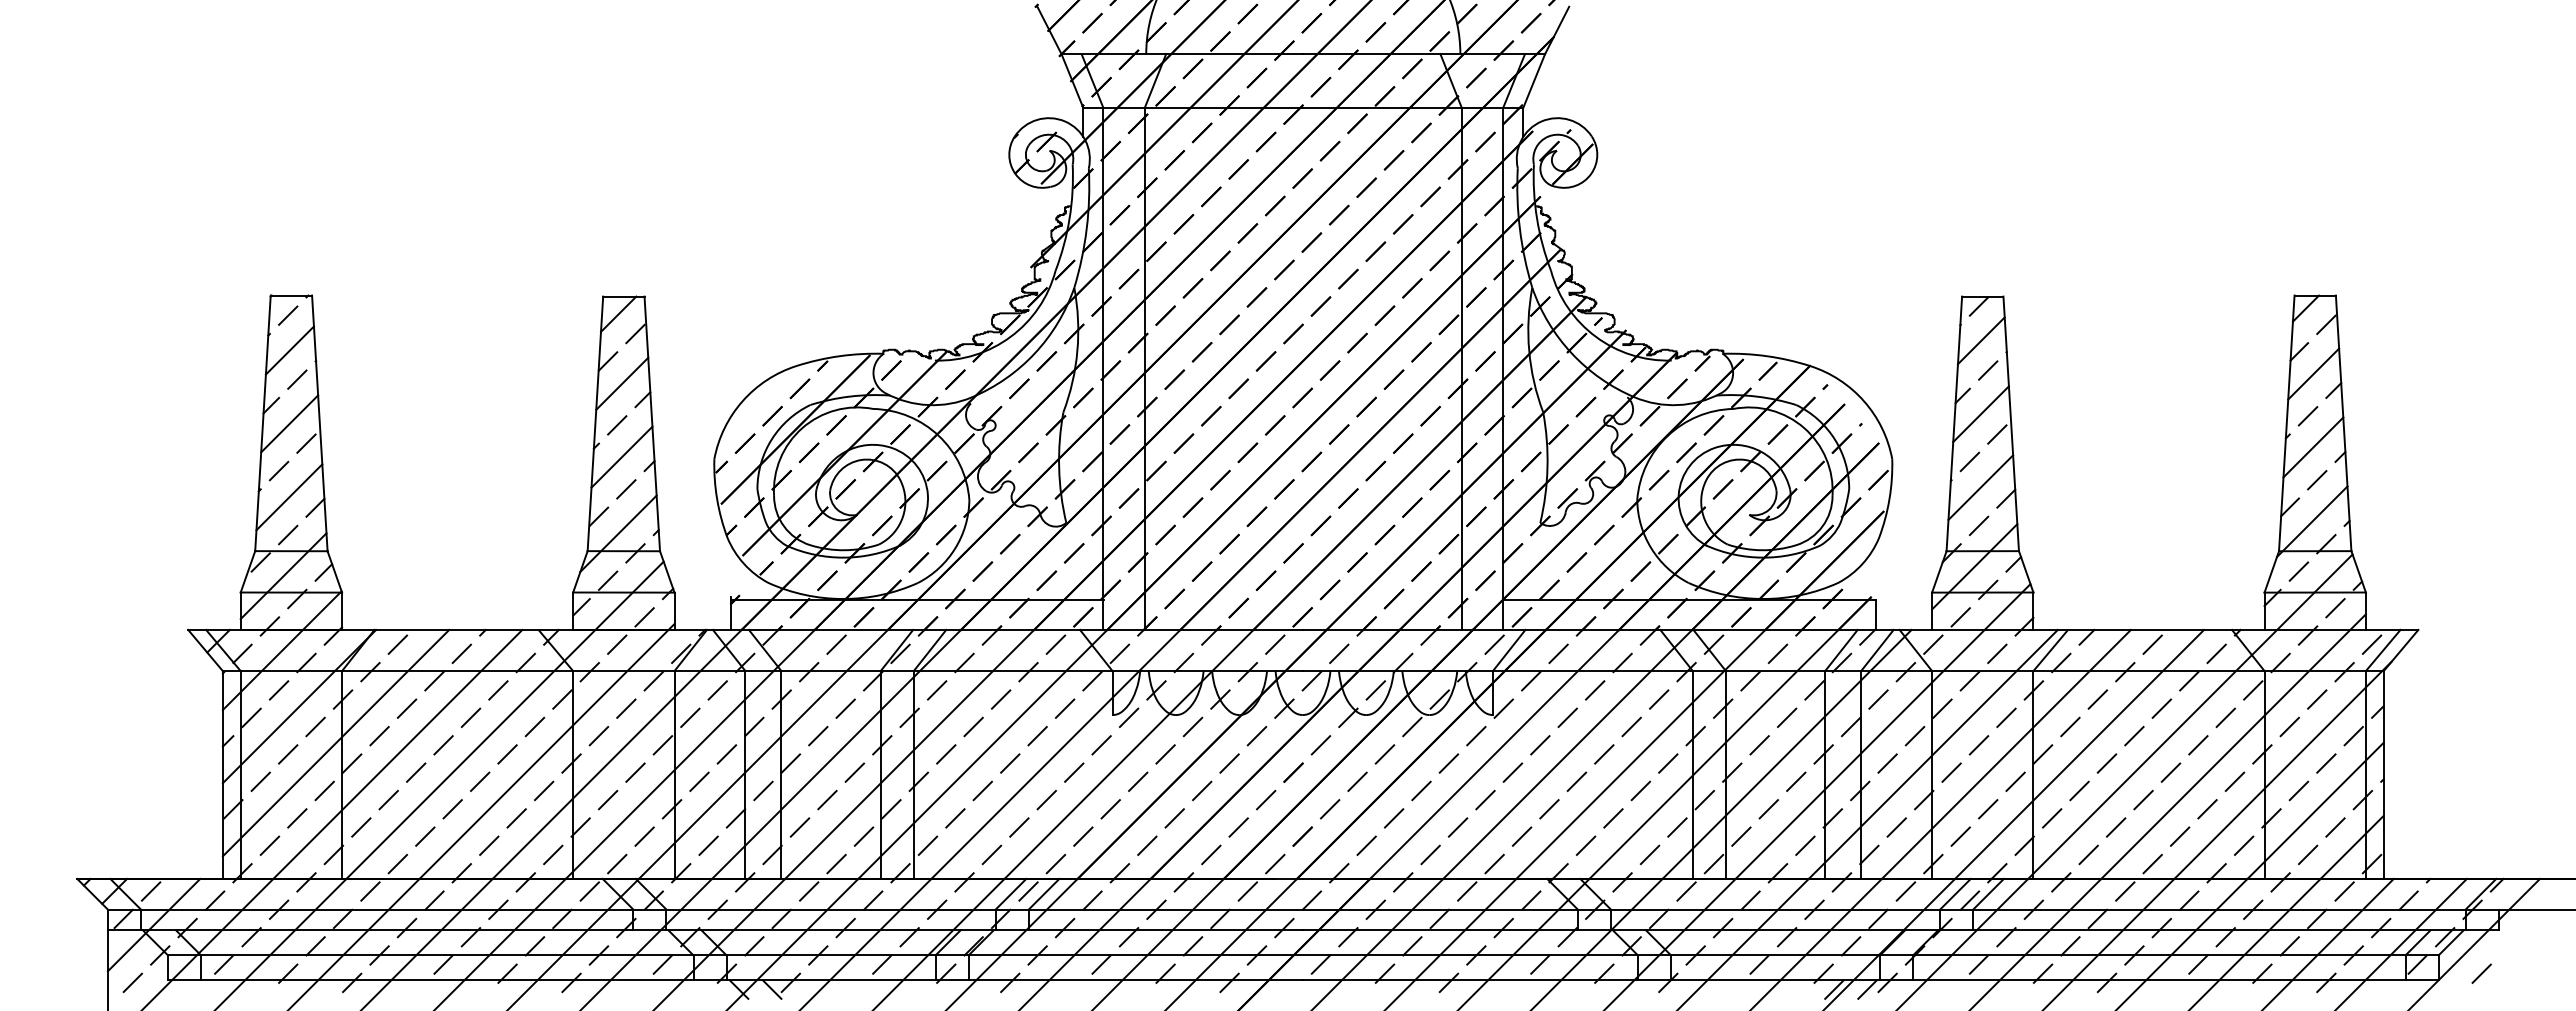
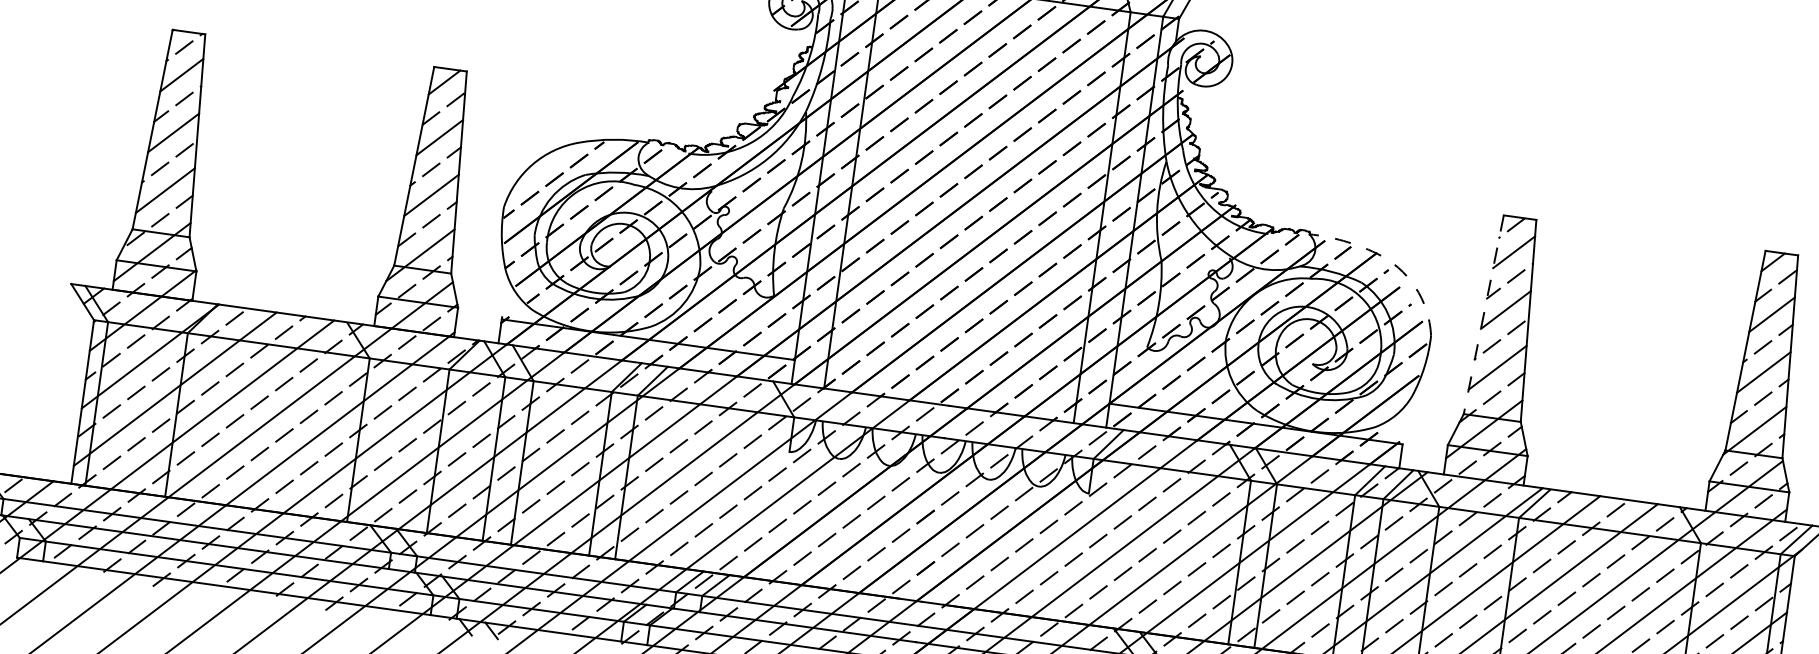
line: (1831, 375) -> (1392, 263), solid -> dashed
line: (1954, 423) -> (1483, 314), solid -> dashed

